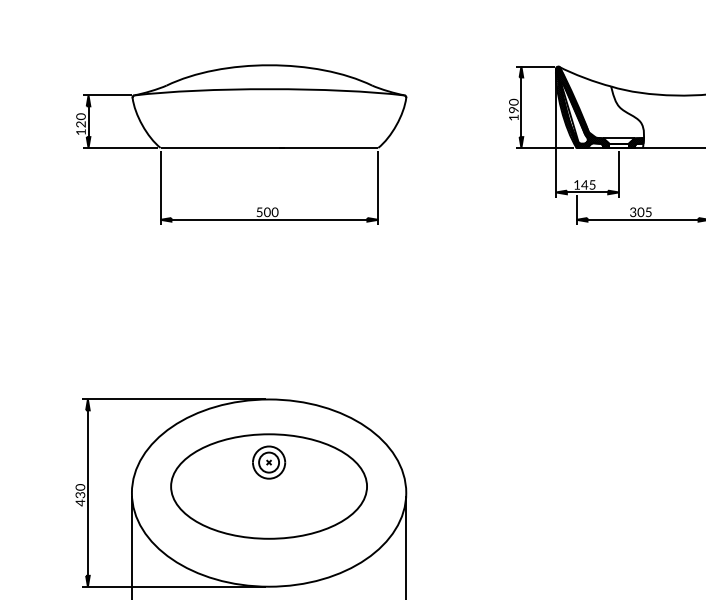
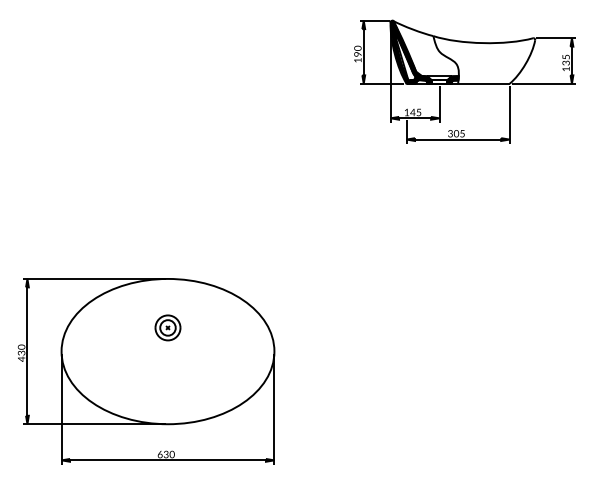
part: (241, 143) -> (146, 80), removed
part: (268, 486) -> (167, 346), removed

